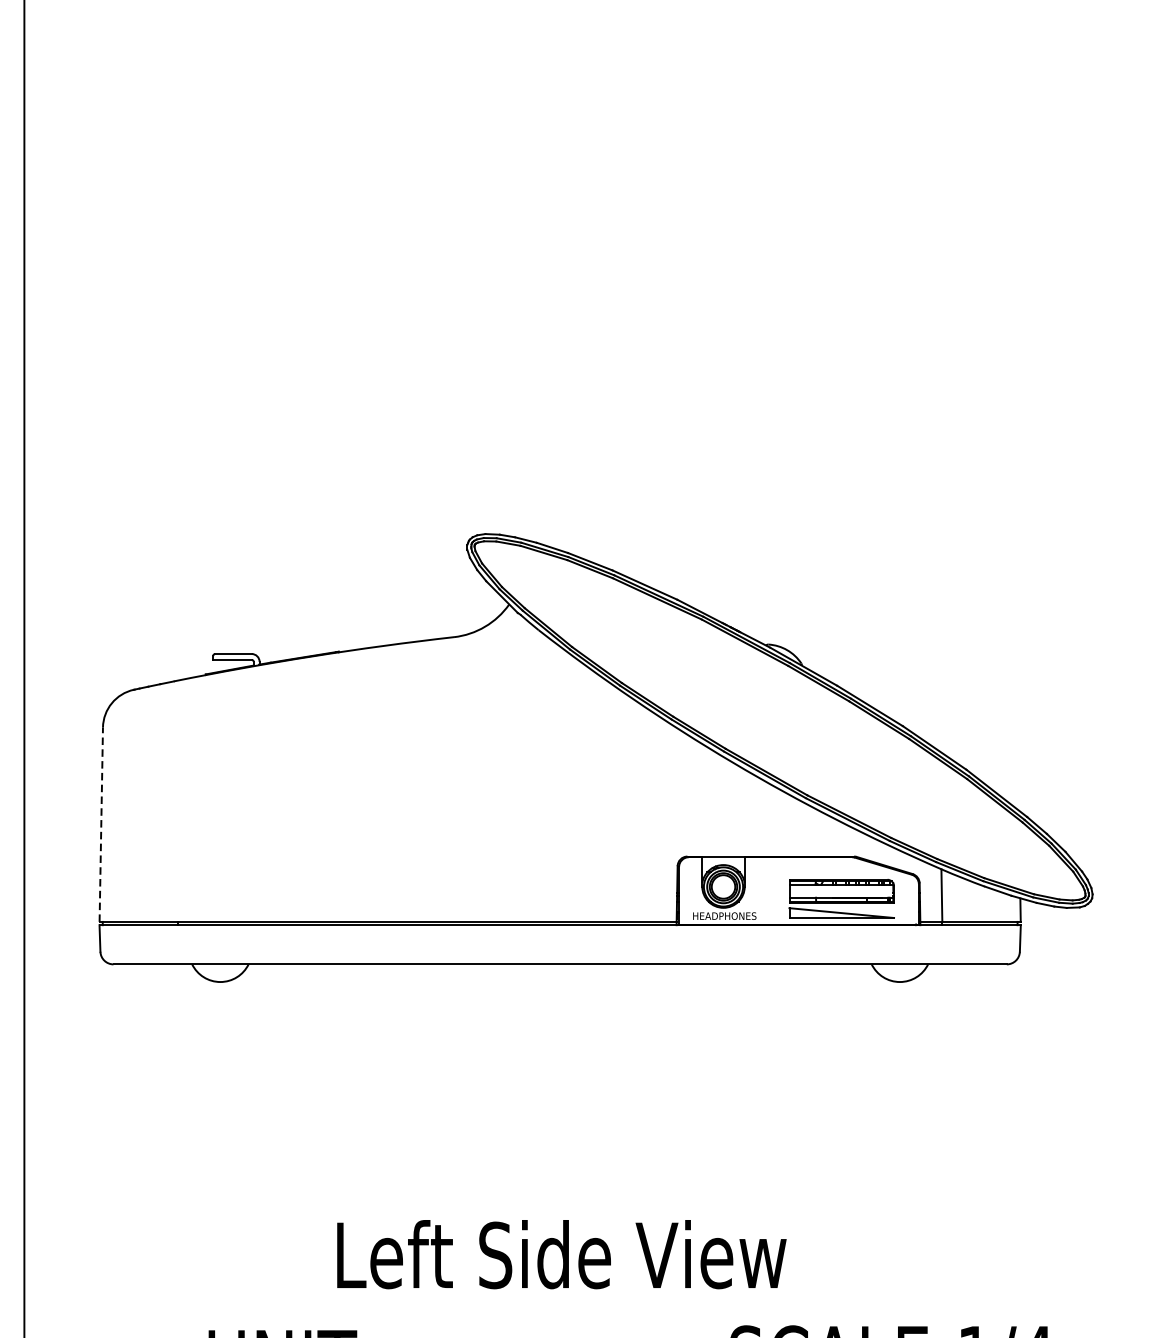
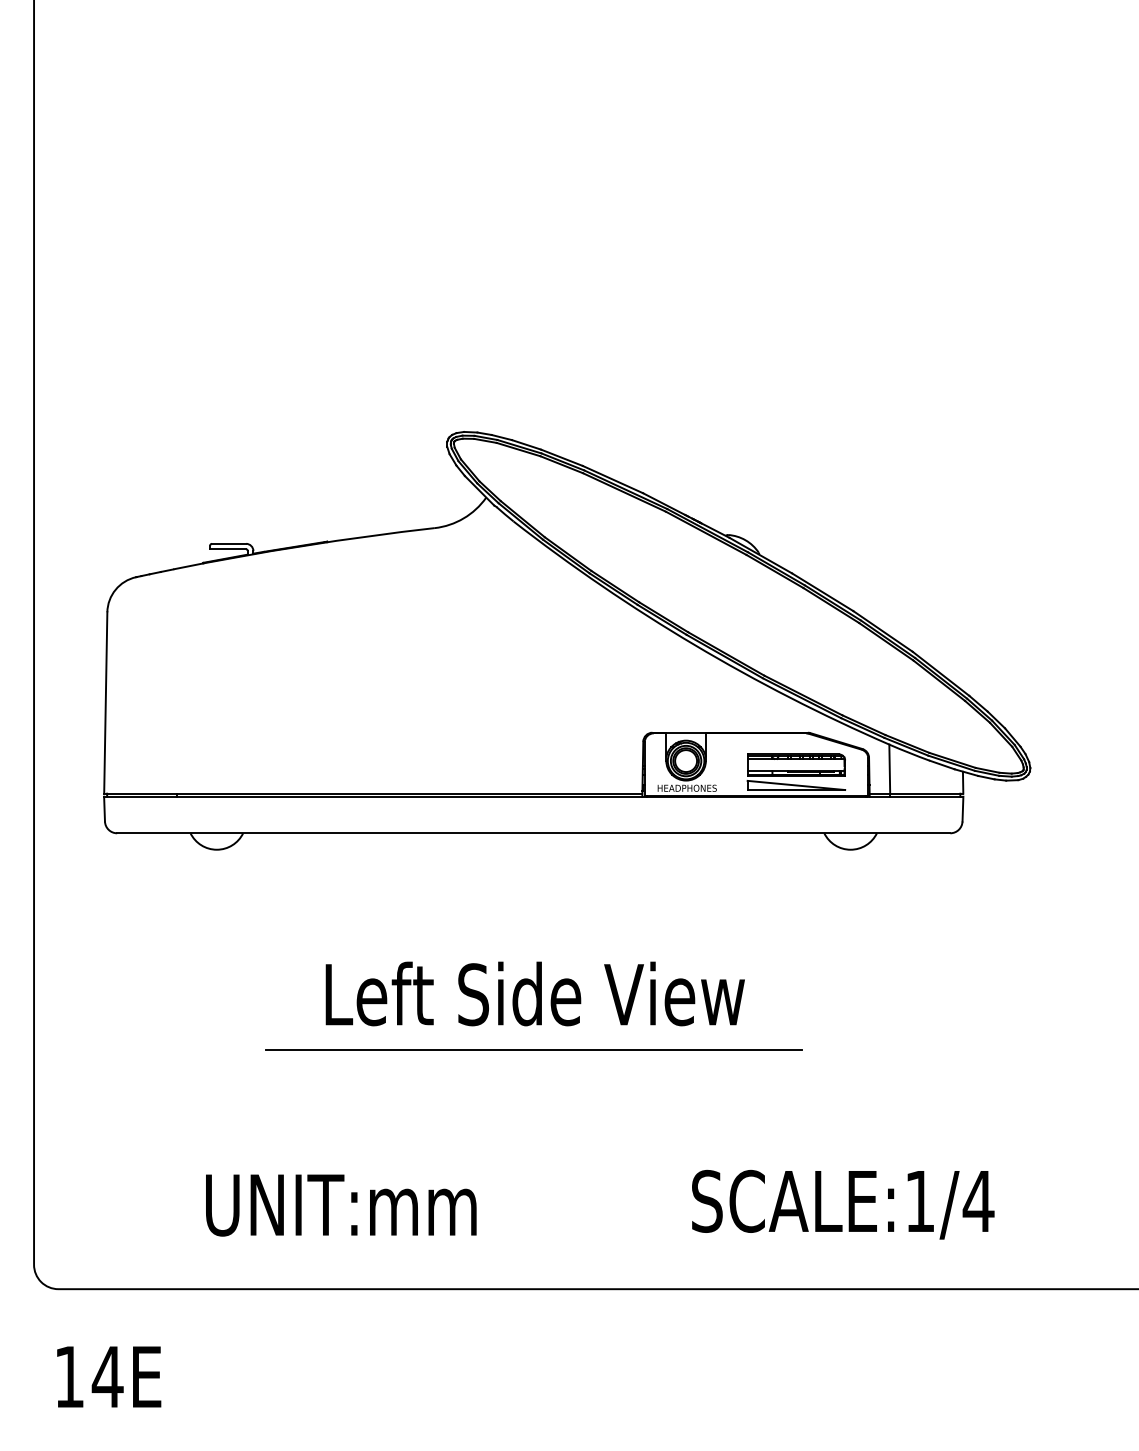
line: (100, 824) -> (105, 702), dashed -> solid
line: (559, 1196) -> (533, 1049), added
text: (560, 1254) -> (534, 993), moved

